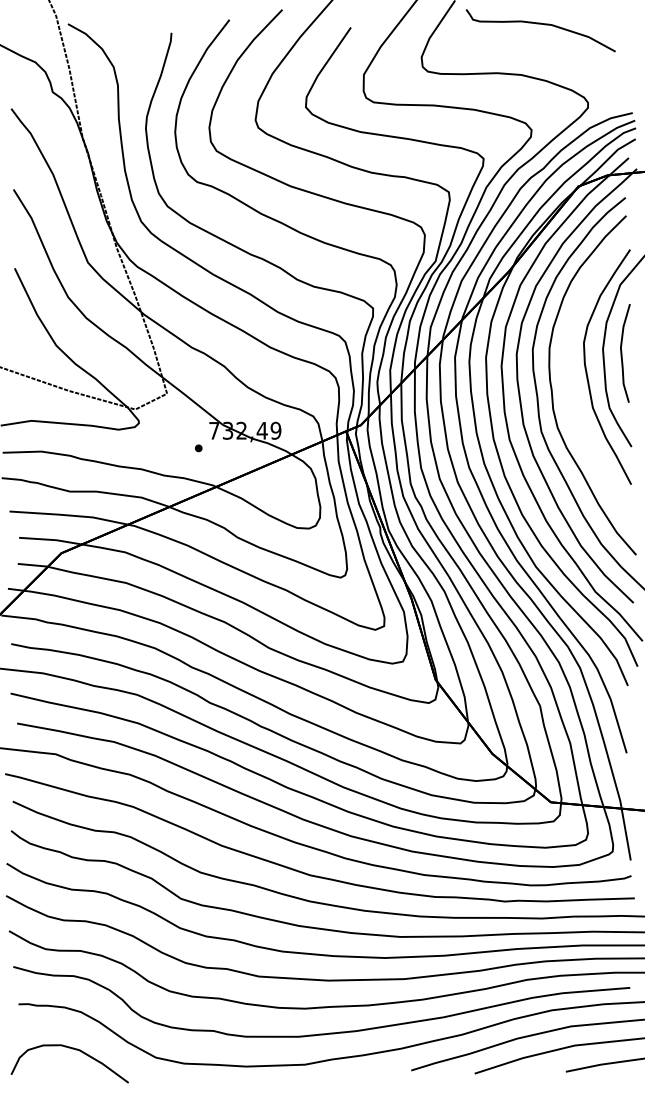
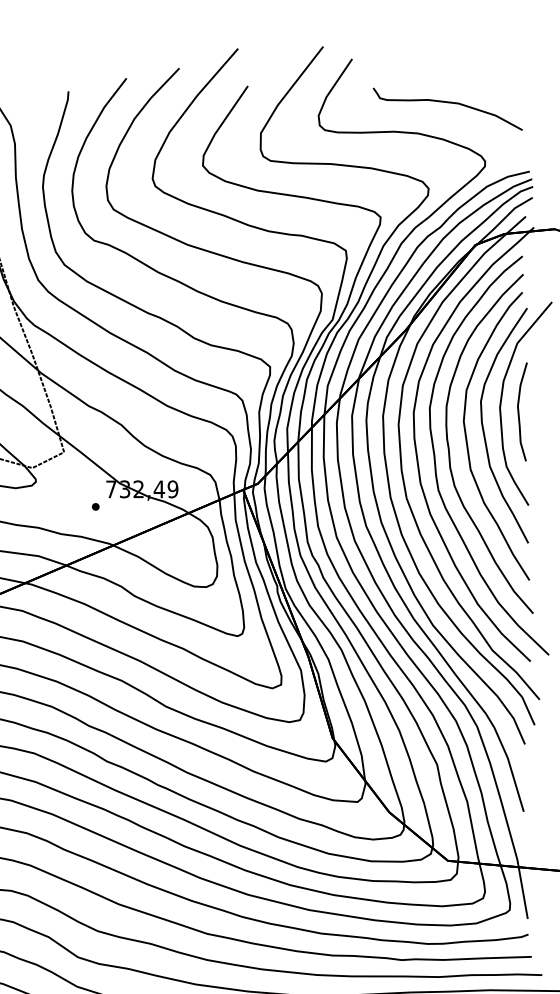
curve: (540, 24) -> (447, 103), moved
curve: (570, 380) -> (467, 439), added

